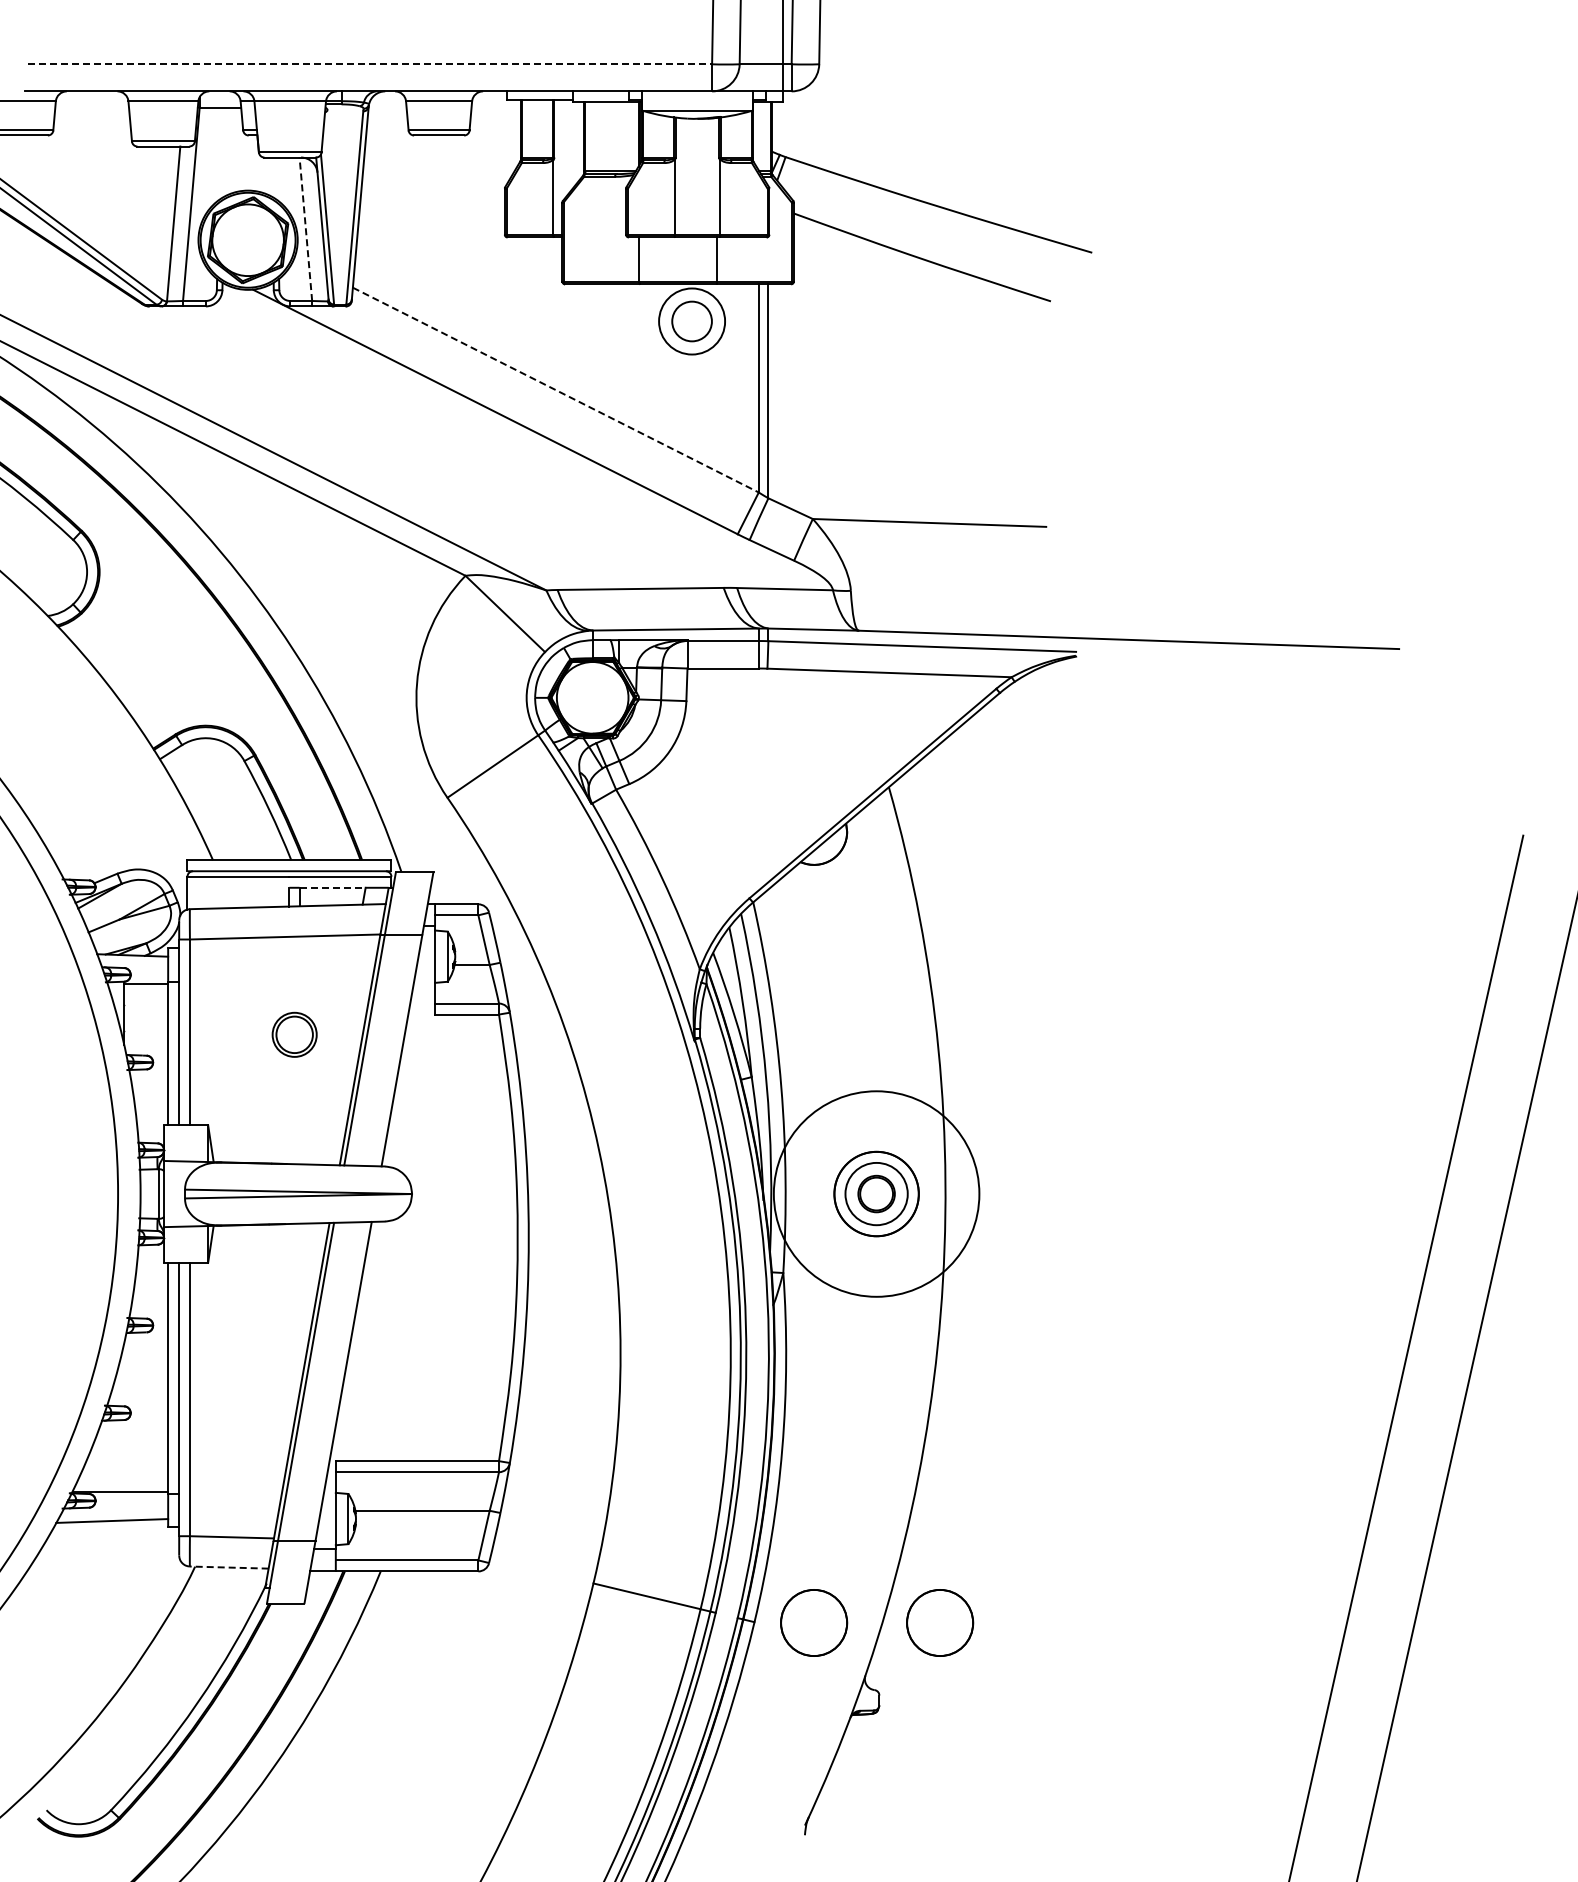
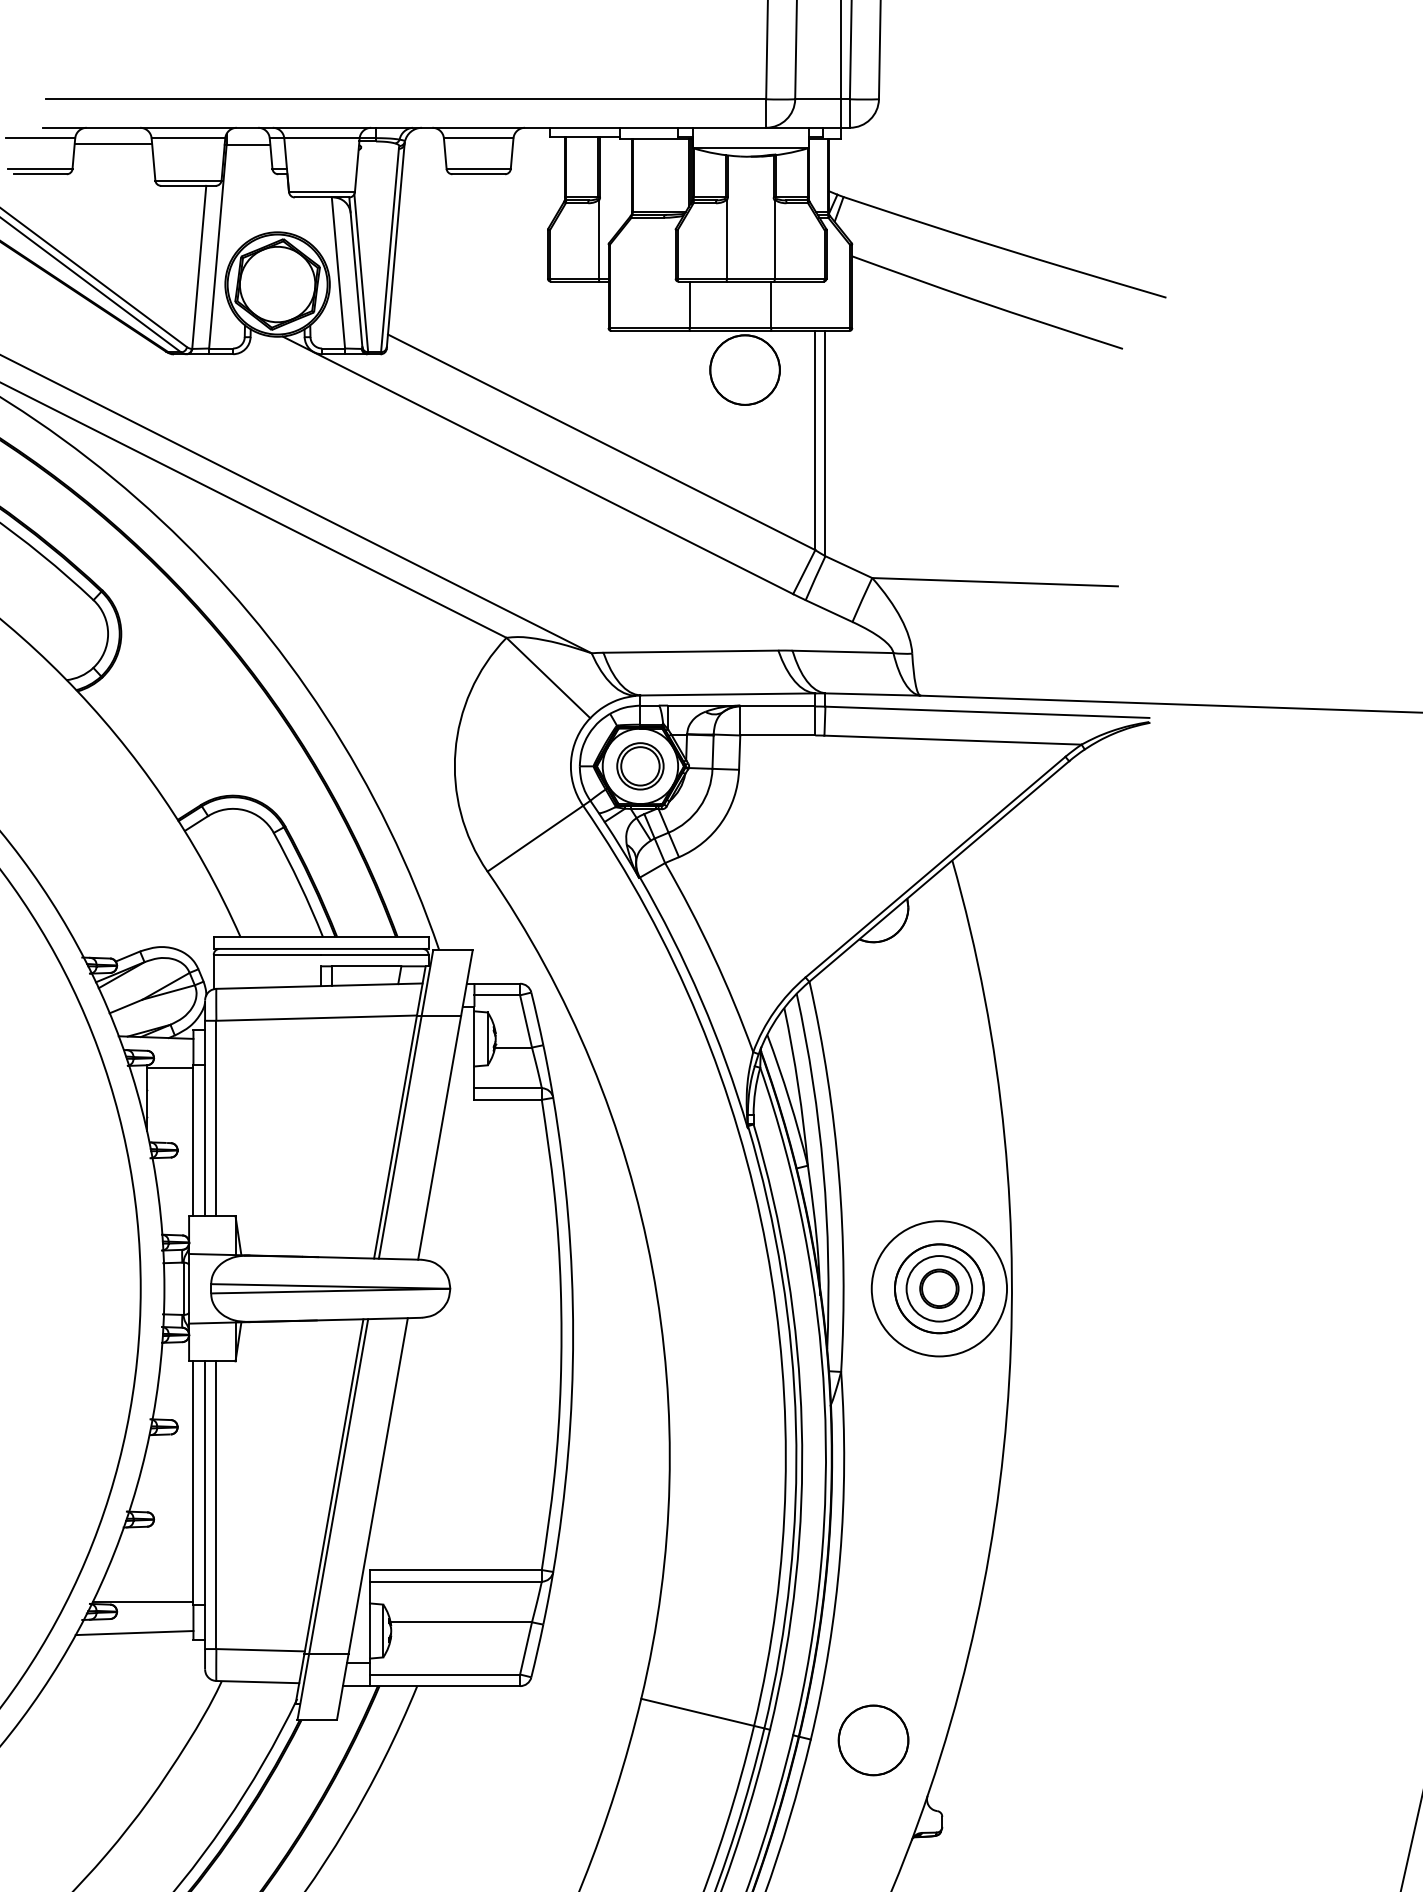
line: (370, 64) -> (406, 99), dashed -> solid
line: (91, 106) -> (112, 143), added
line: (305, 228) -> (338, 272), dashed -> solid
circle: (692, 321) -> (745, 370), size x1.67
line: (556, 390) -> (602, 442), dashed -> solid
line: (333, 887) -> (367, 966), dashed -> solid
part: (294, 1034) -> (640, 765), moved
circle: (876, 1193) -> (939, 1288), size x0.62
line: (228, 1567) -> (256, 1682), dashed -> solid
circle: (940, 1622) -> (1006, 1739), removed

